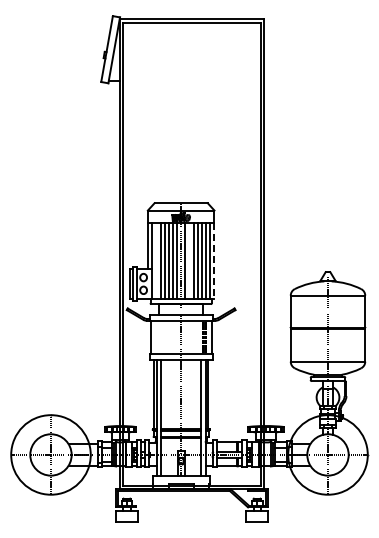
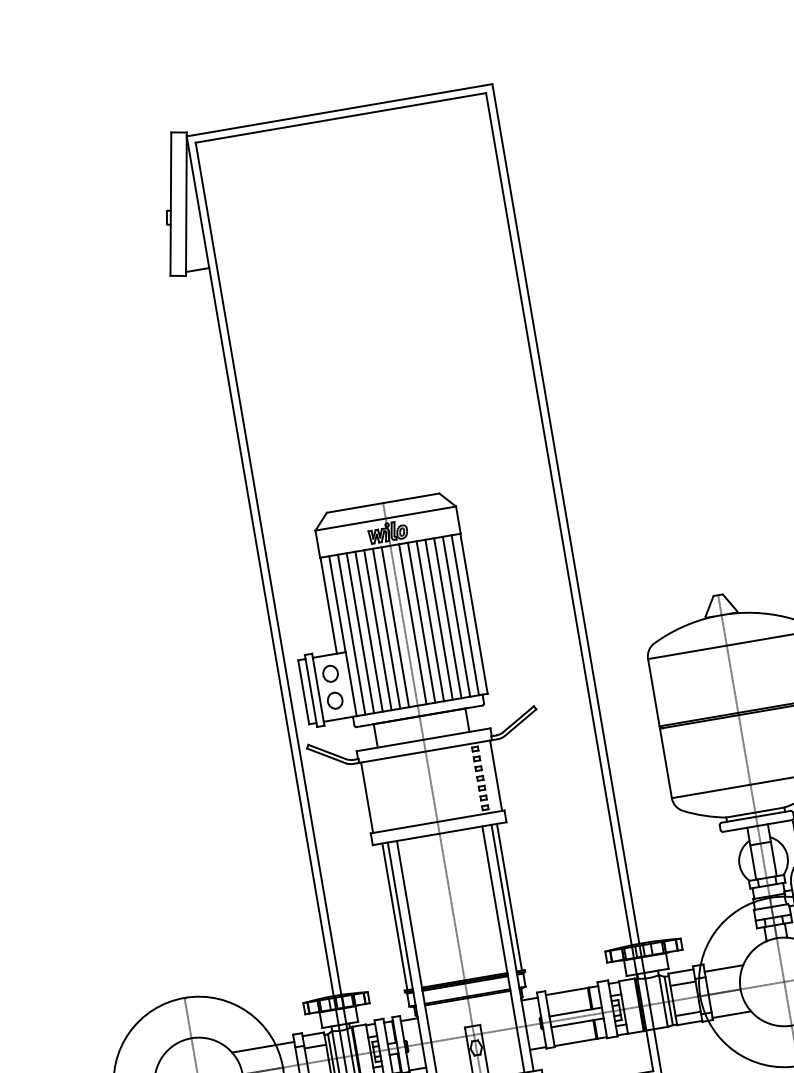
line: (156, 261) -> (352, 635), added
line: (189, 261) -> (421, 623), added
line: (214, 261) -> (474, 614), dashed -> solid

